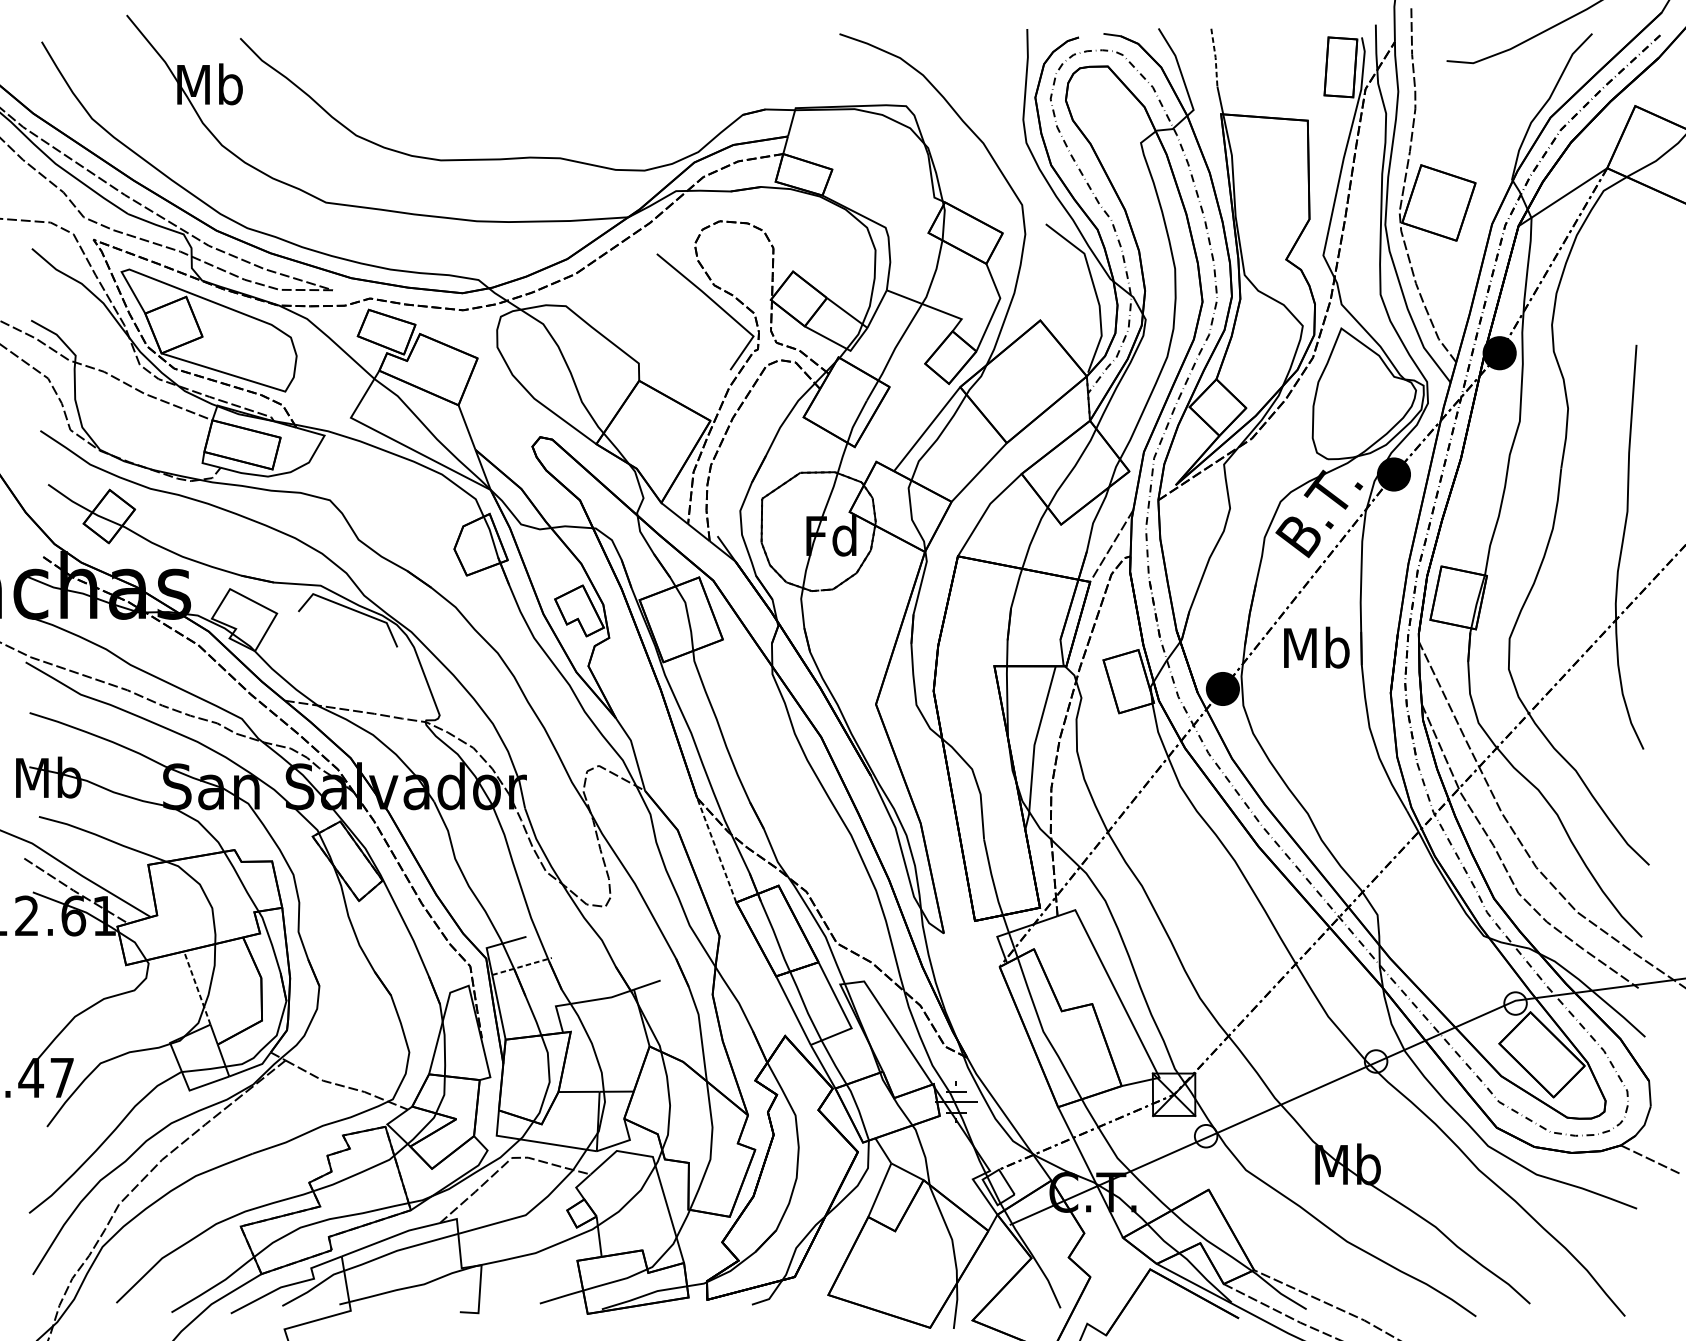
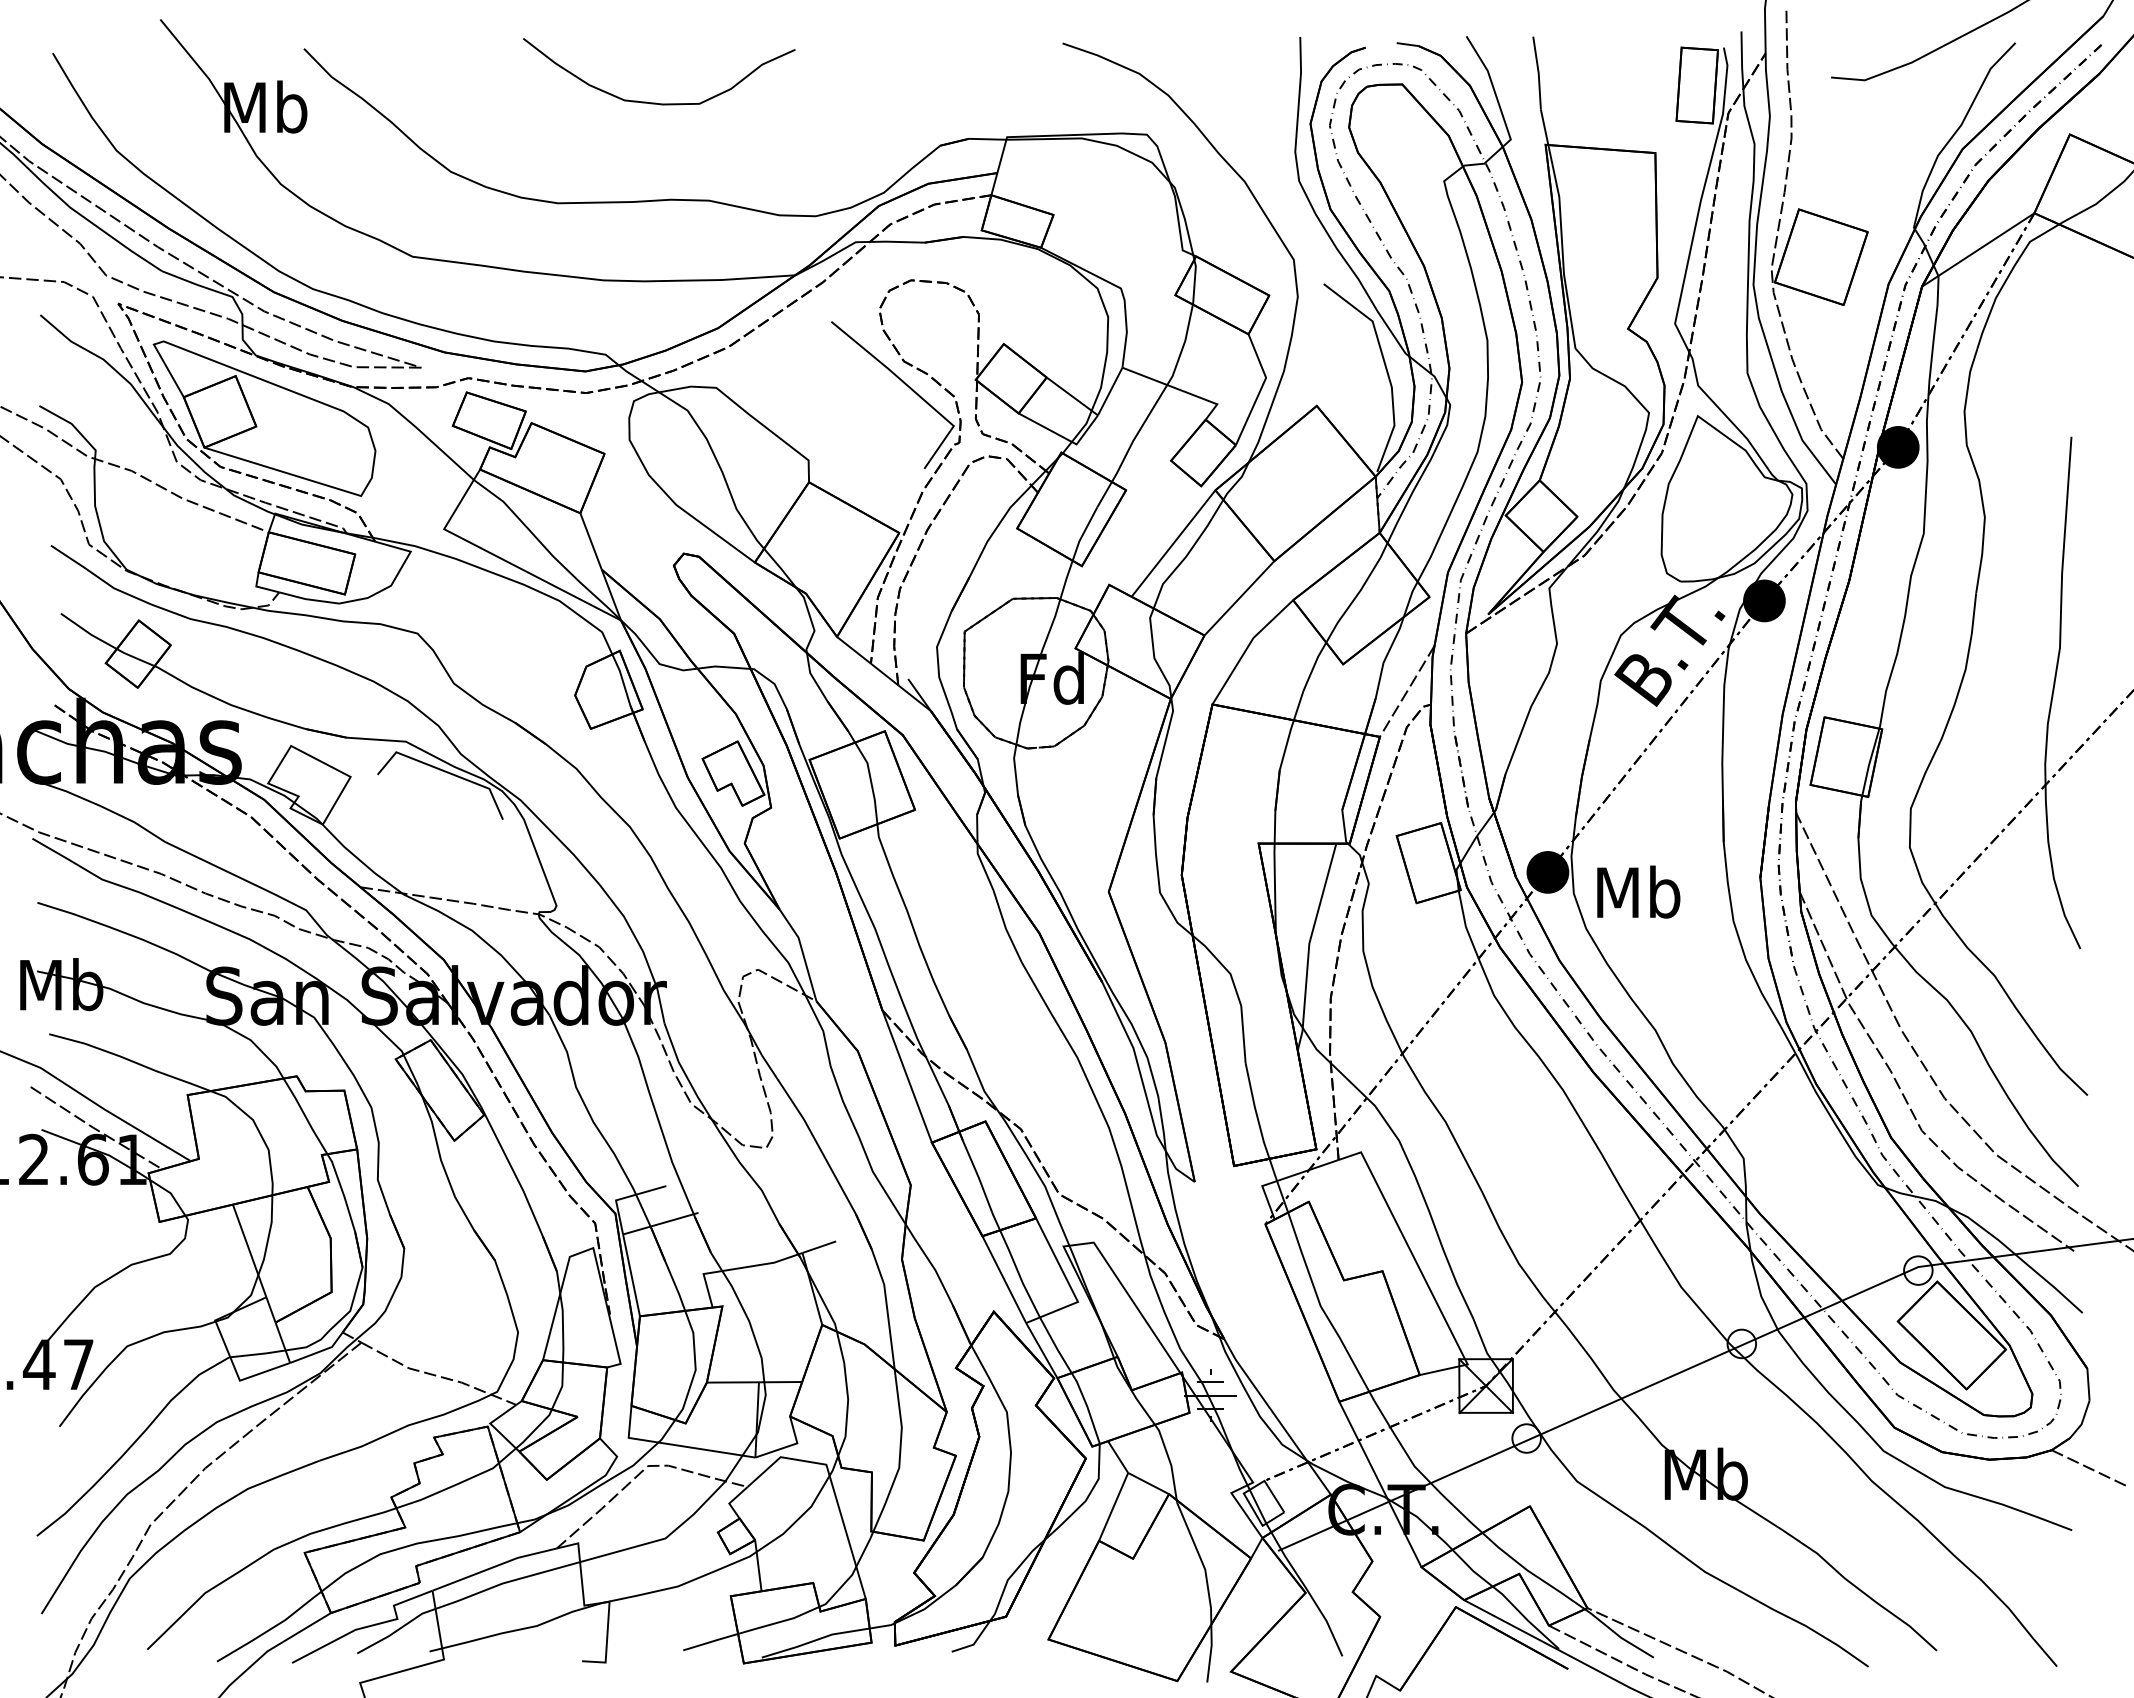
line: (1215, 57) -> (1538, 73), dashed -> solid
curve: (518, 80) -> (656, 102), added
text: (1316, 647) -> (1638, 891), moved
line: (716, 850) -> (907, 1076), dashed -> solid
line: (522, 966) -> (661, 1223), dashed -> solid
line: (197, 987) -> (249, 1250), dashed -> solid

